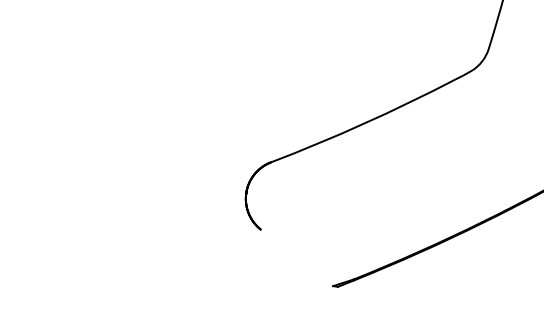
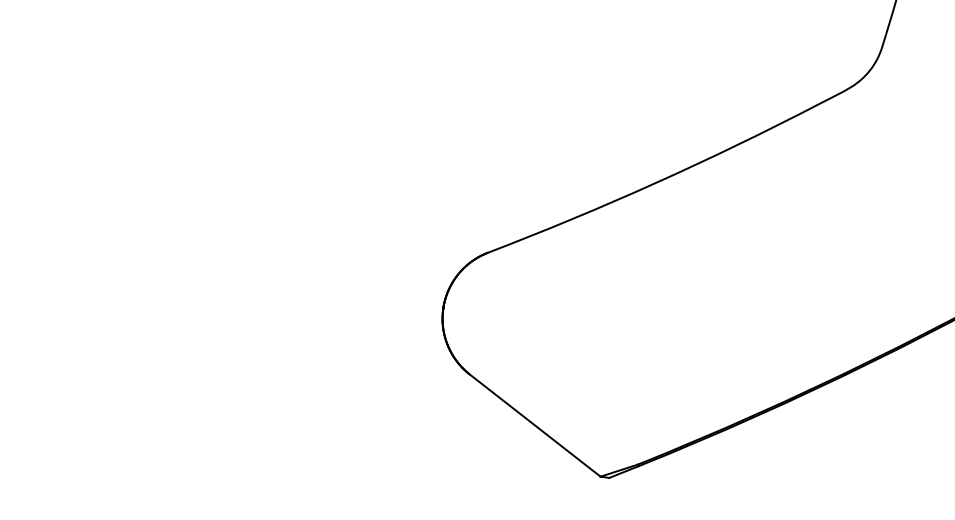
line: (296, 257) -> (534, 424), added

